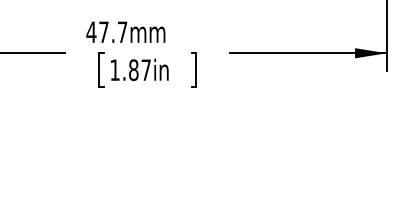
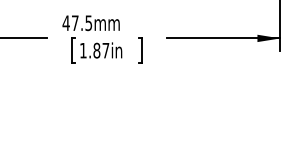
text: (122, 32) -> (88, 23), 47.7mm -> 47.5mm

